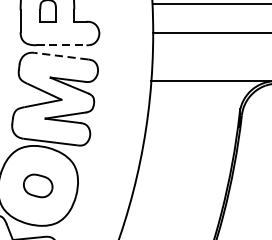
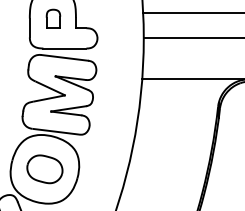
line: (60, 45) -> (64, 48), dashed -> solid
line: (60, 55) -> (64, 57), dashed -> solid
part: (37, 186) -> (44, 169), size x1.43

